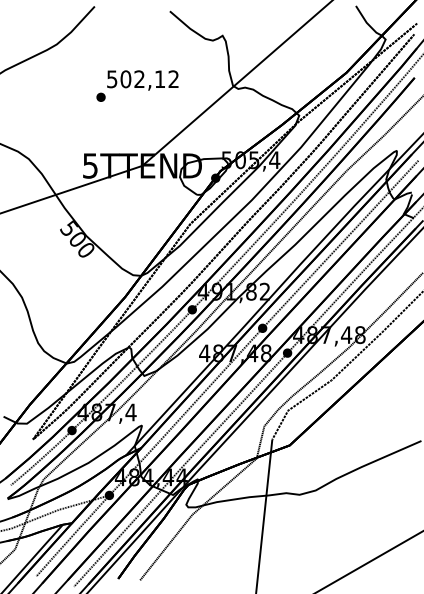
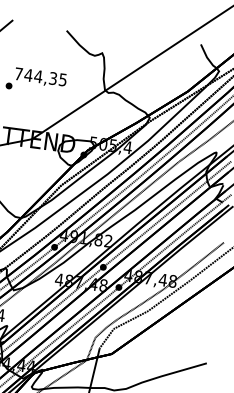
text: (142, 79) -> (40, 77), 502,12 -> 744,35

